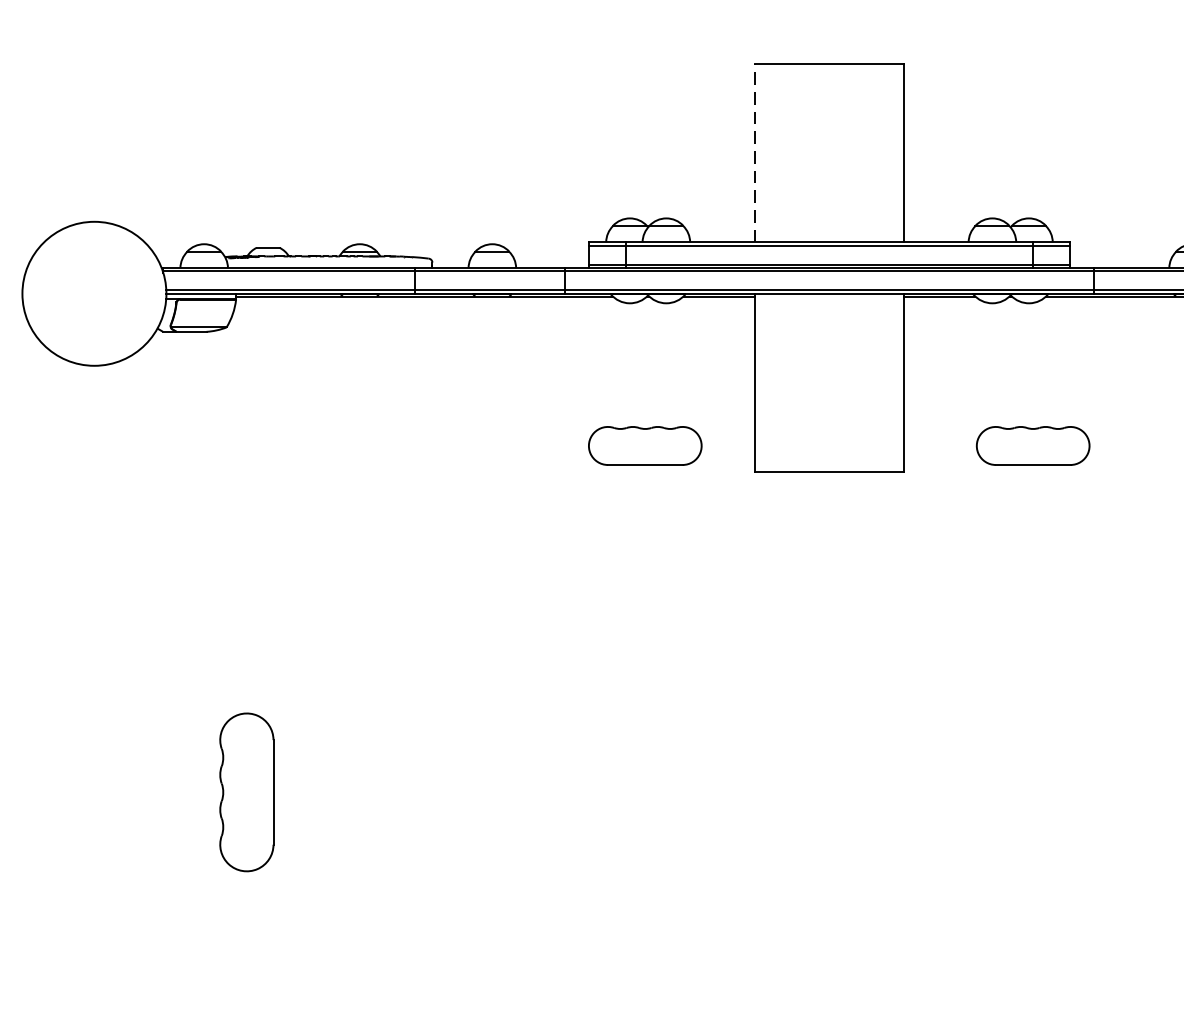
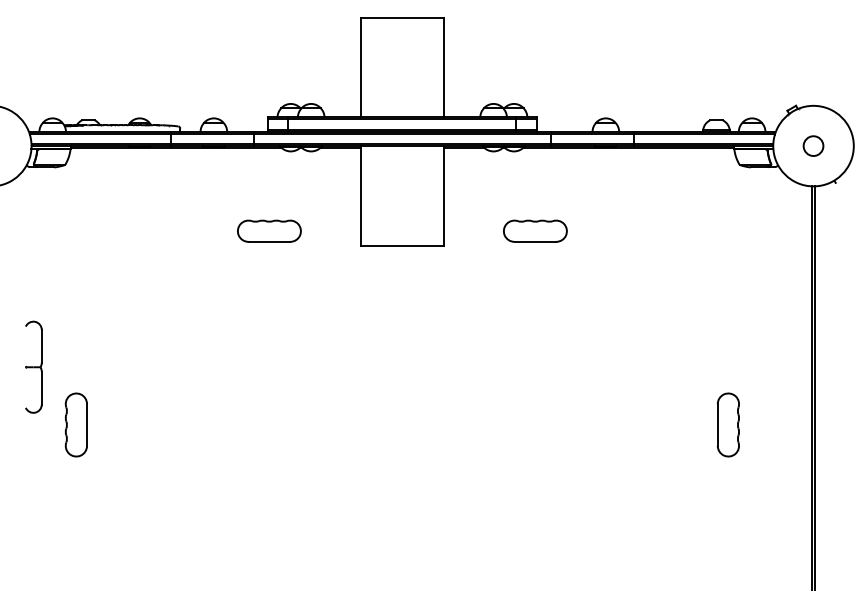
line: (754, 153) -> (360, 67), dashed -> solid
part: (645, 444) -> (269, 230), moved
part: (1033, 444) -> (535, 230), moved
part: (169, 687) -> (33, 366), added
part: (244, 791) -> (75, 424), size x0.71

